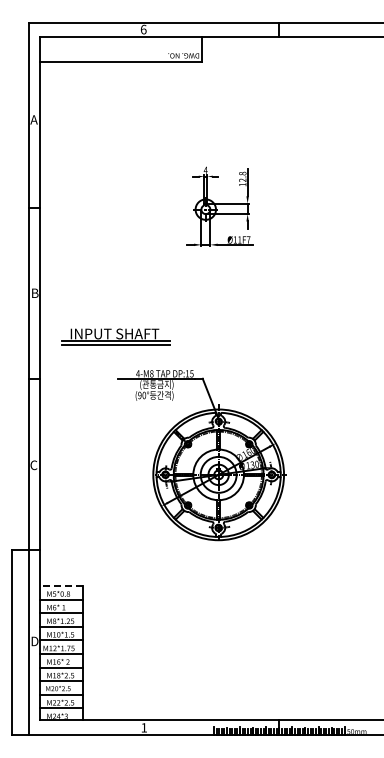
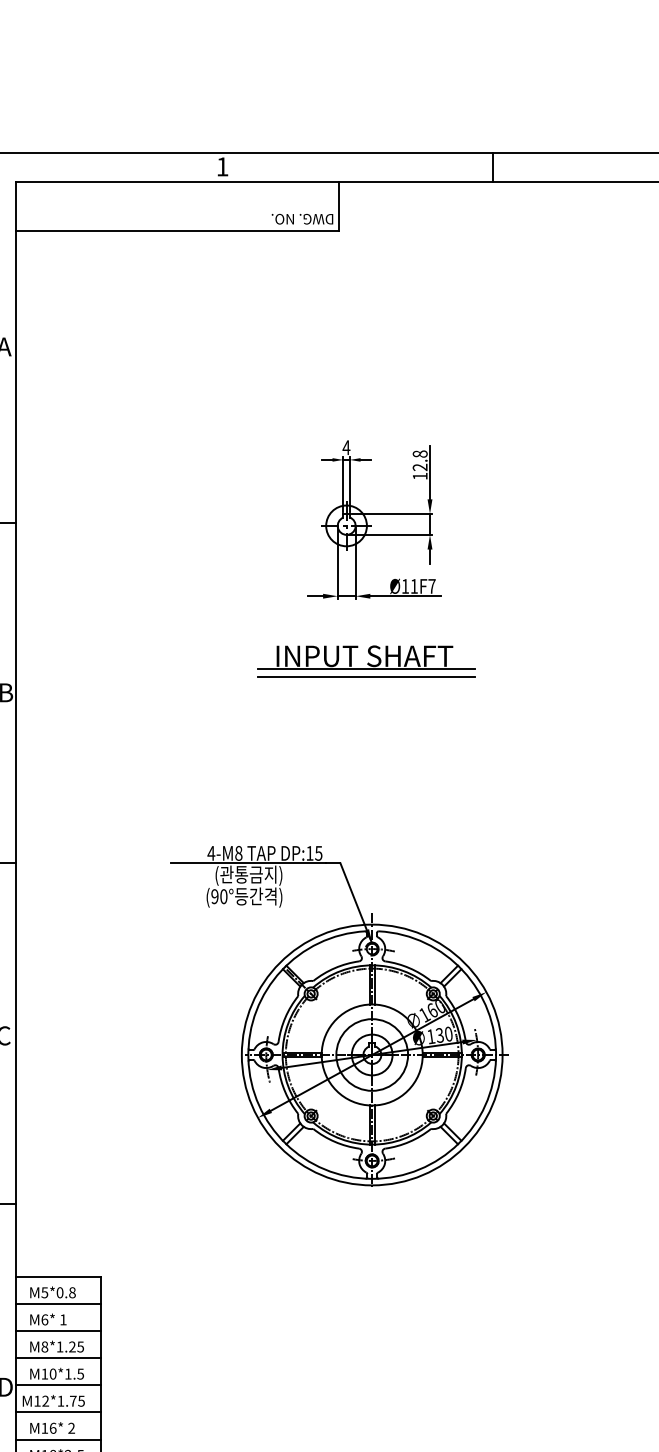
text: (143, 29) -> (222, 166), 6 -> 1
part: (115, 336) -> (365, 661), moved
line: (61, 586) -> (58, 1277), dashed -> solid

